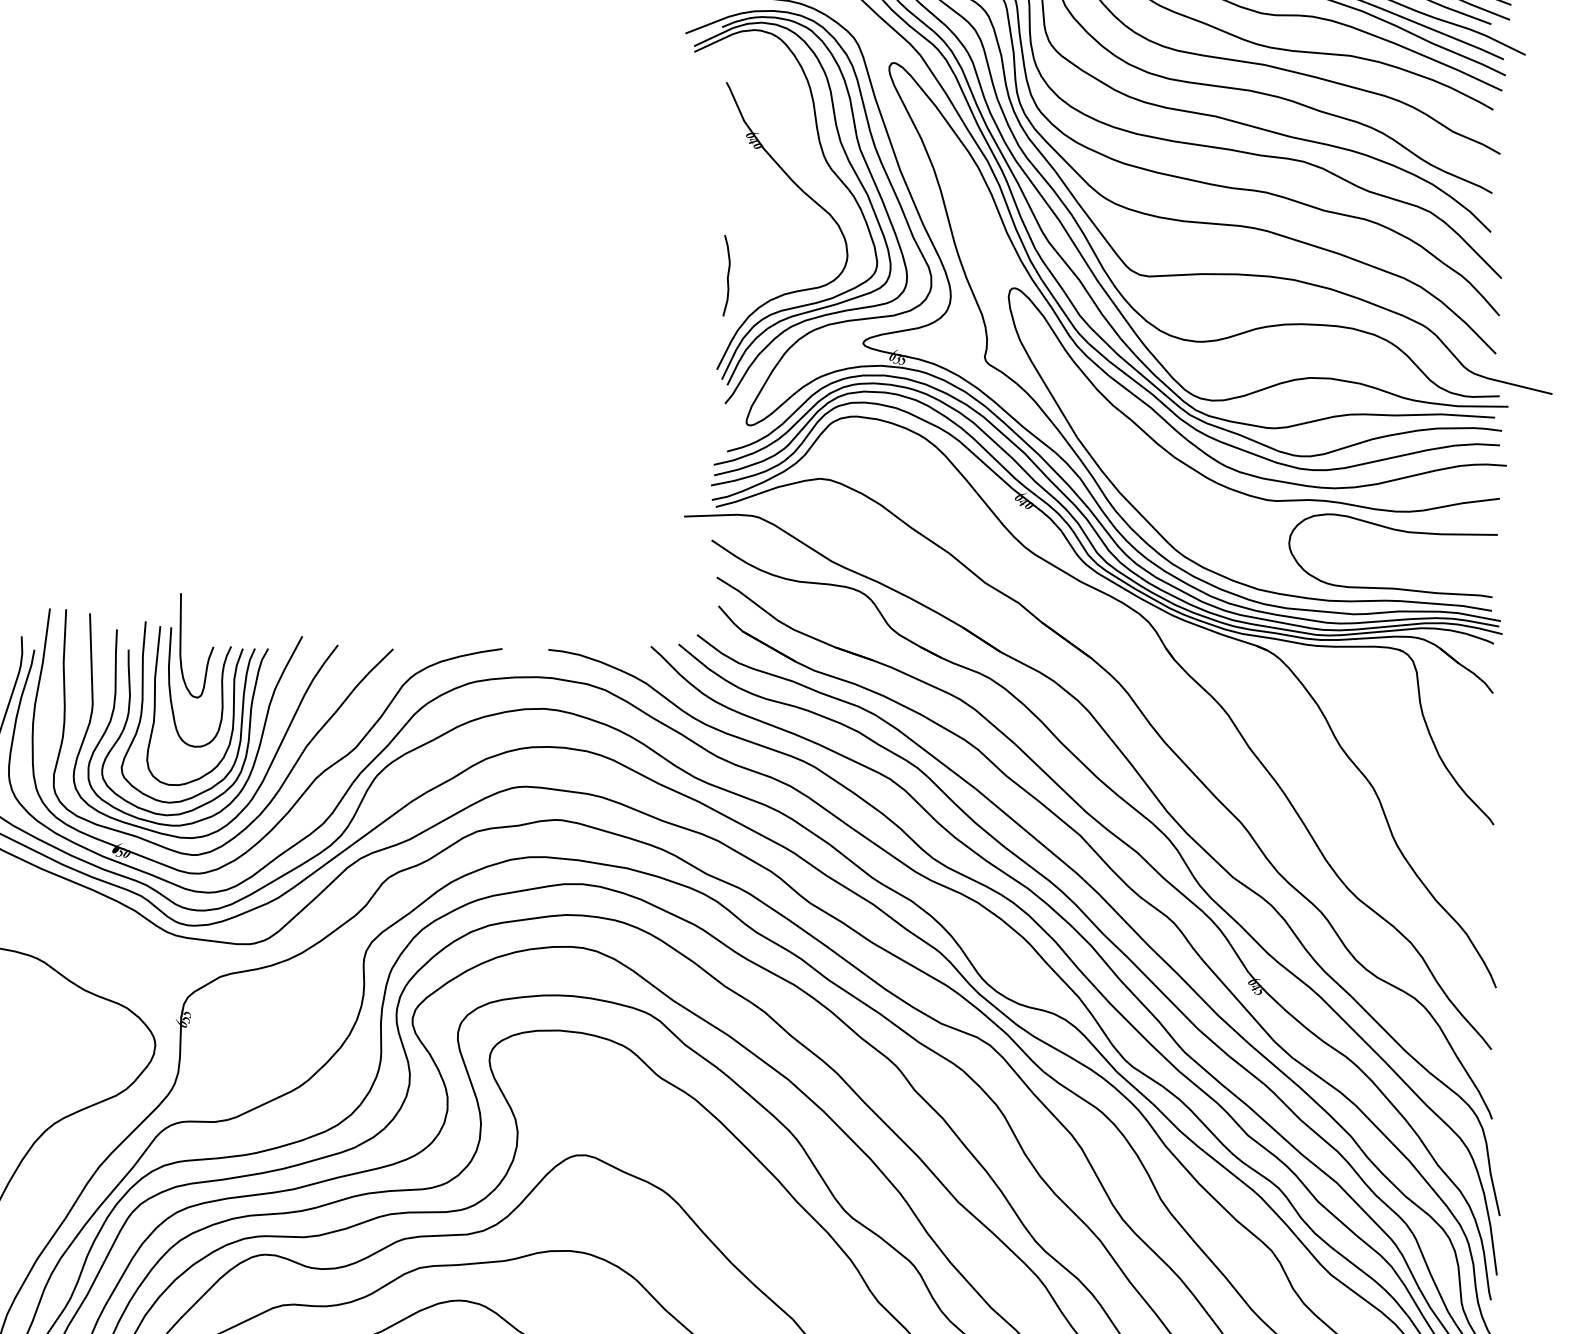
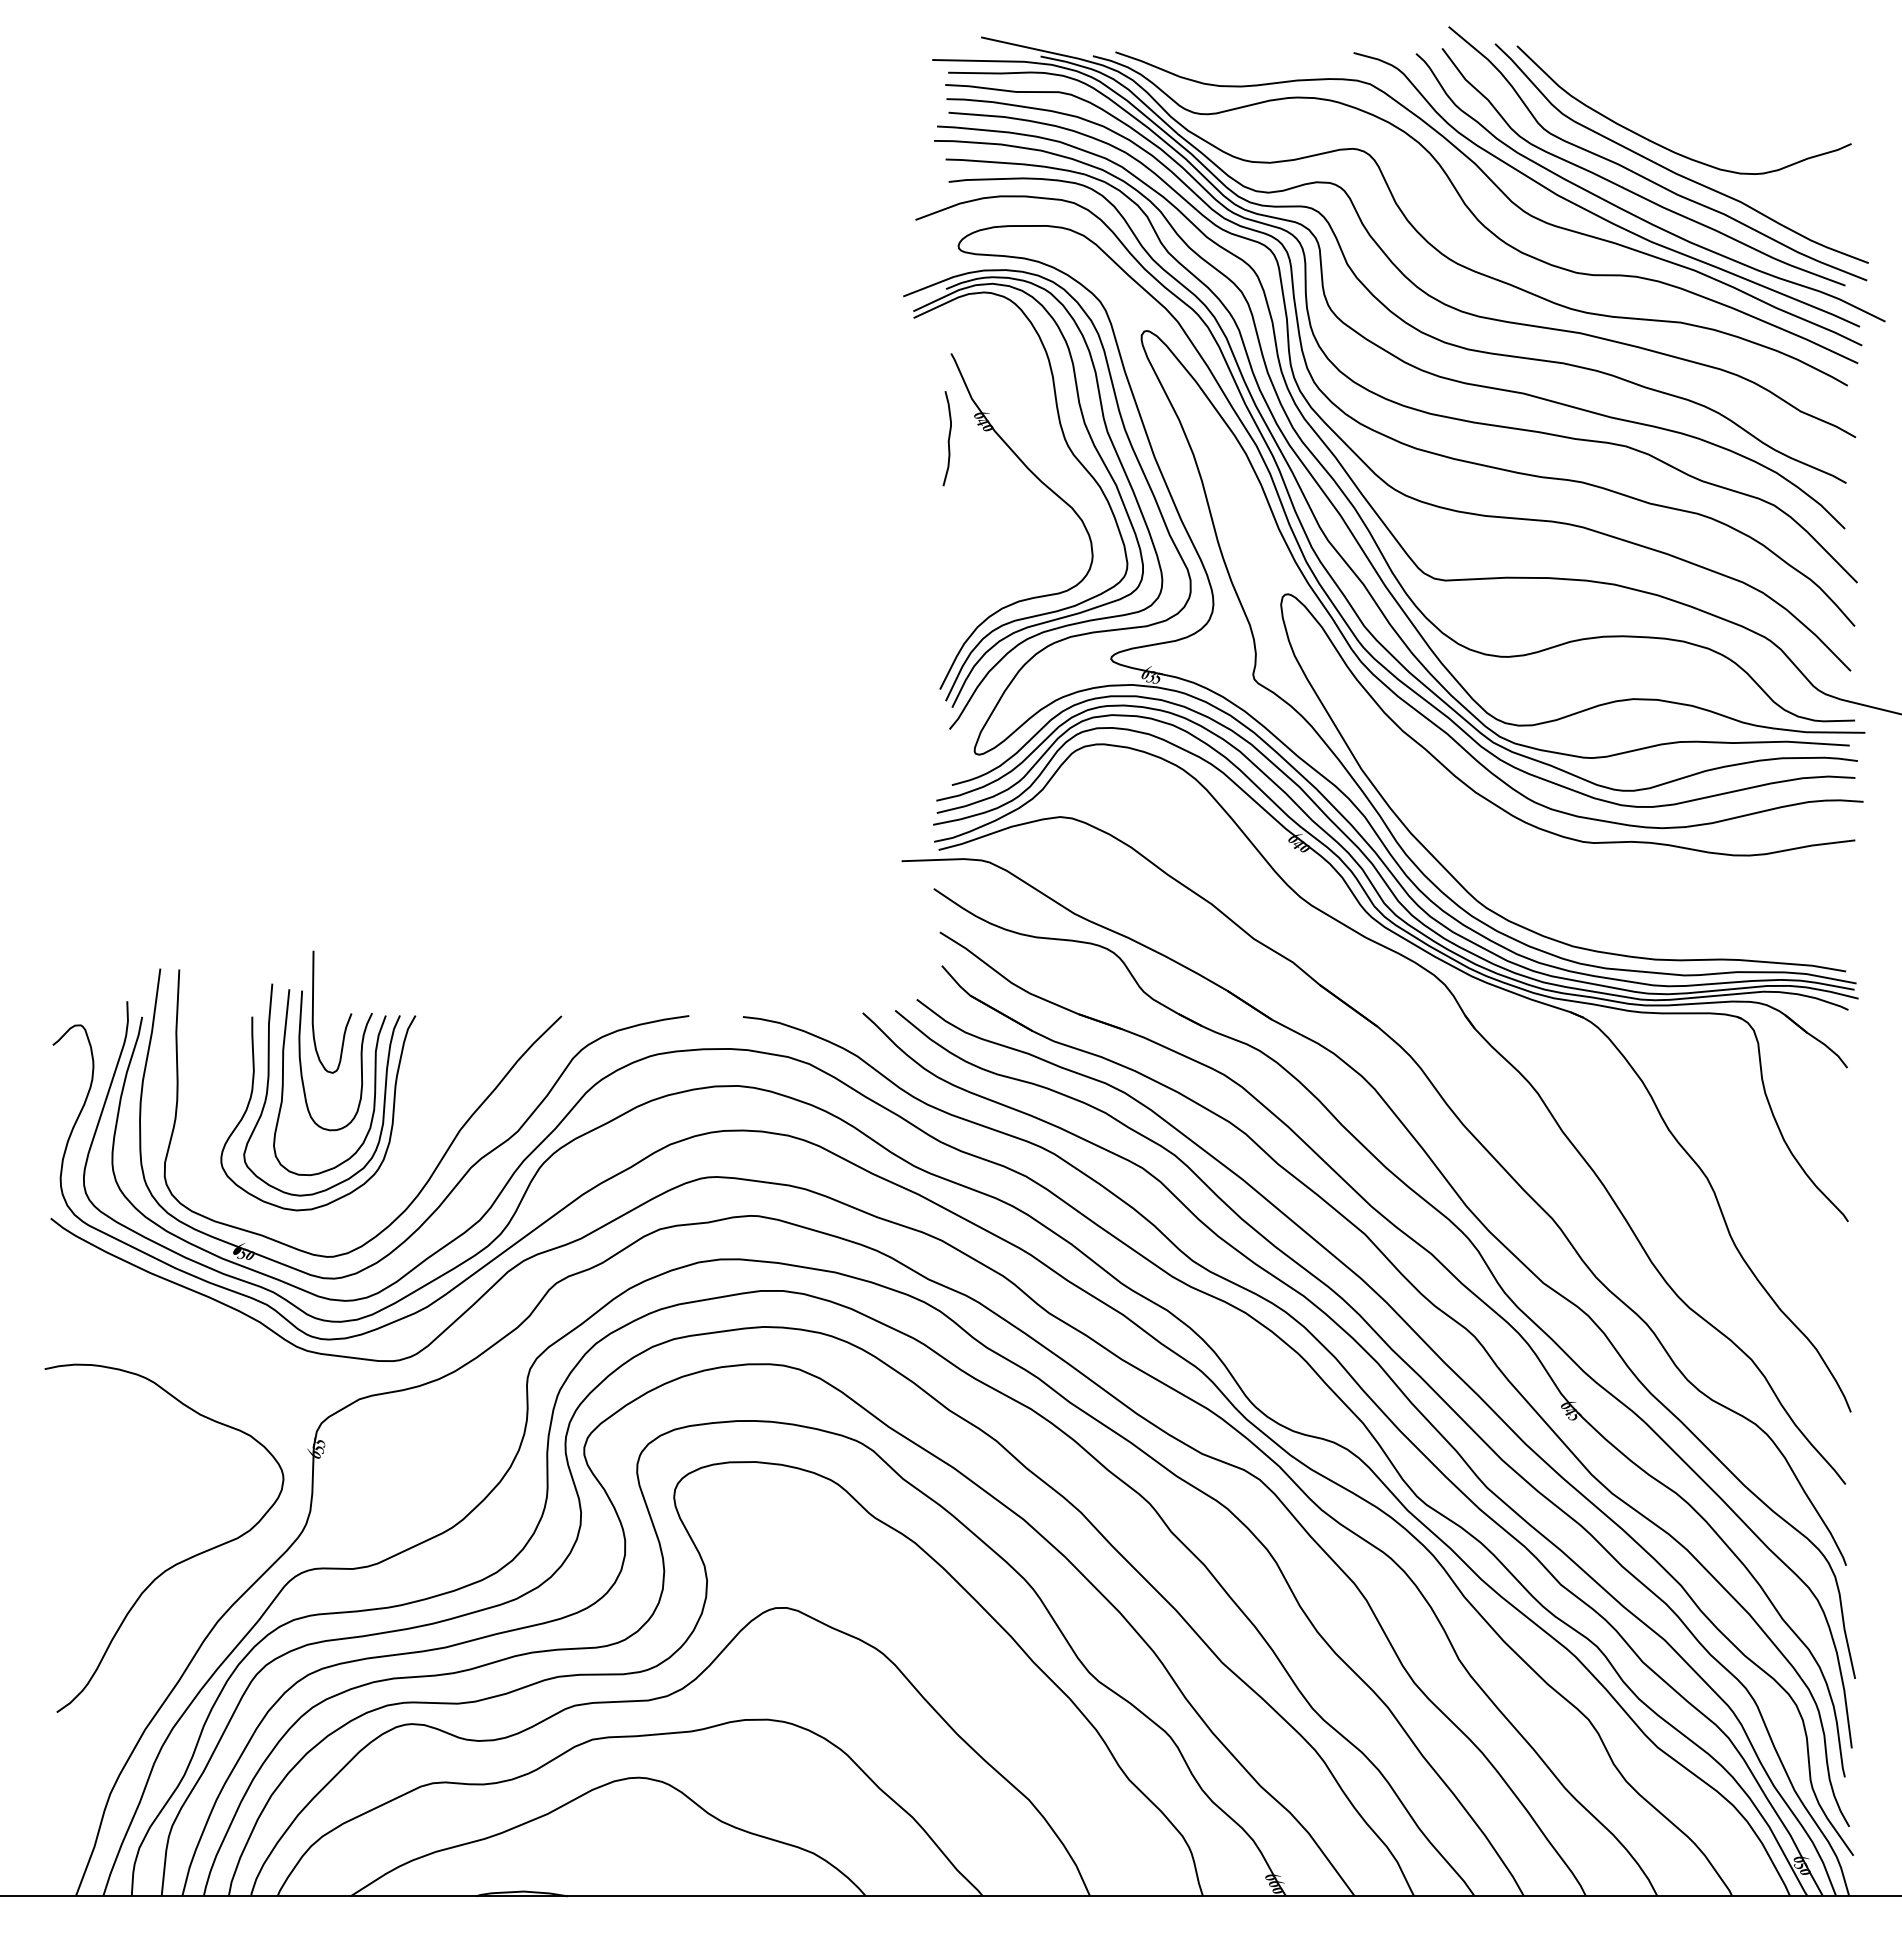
curve: (727, 275) -> (948, 438), moved
curve: (1398, 531) -> (1736, 878), removed
part: (260, 738) -> (406, 1120), removed

